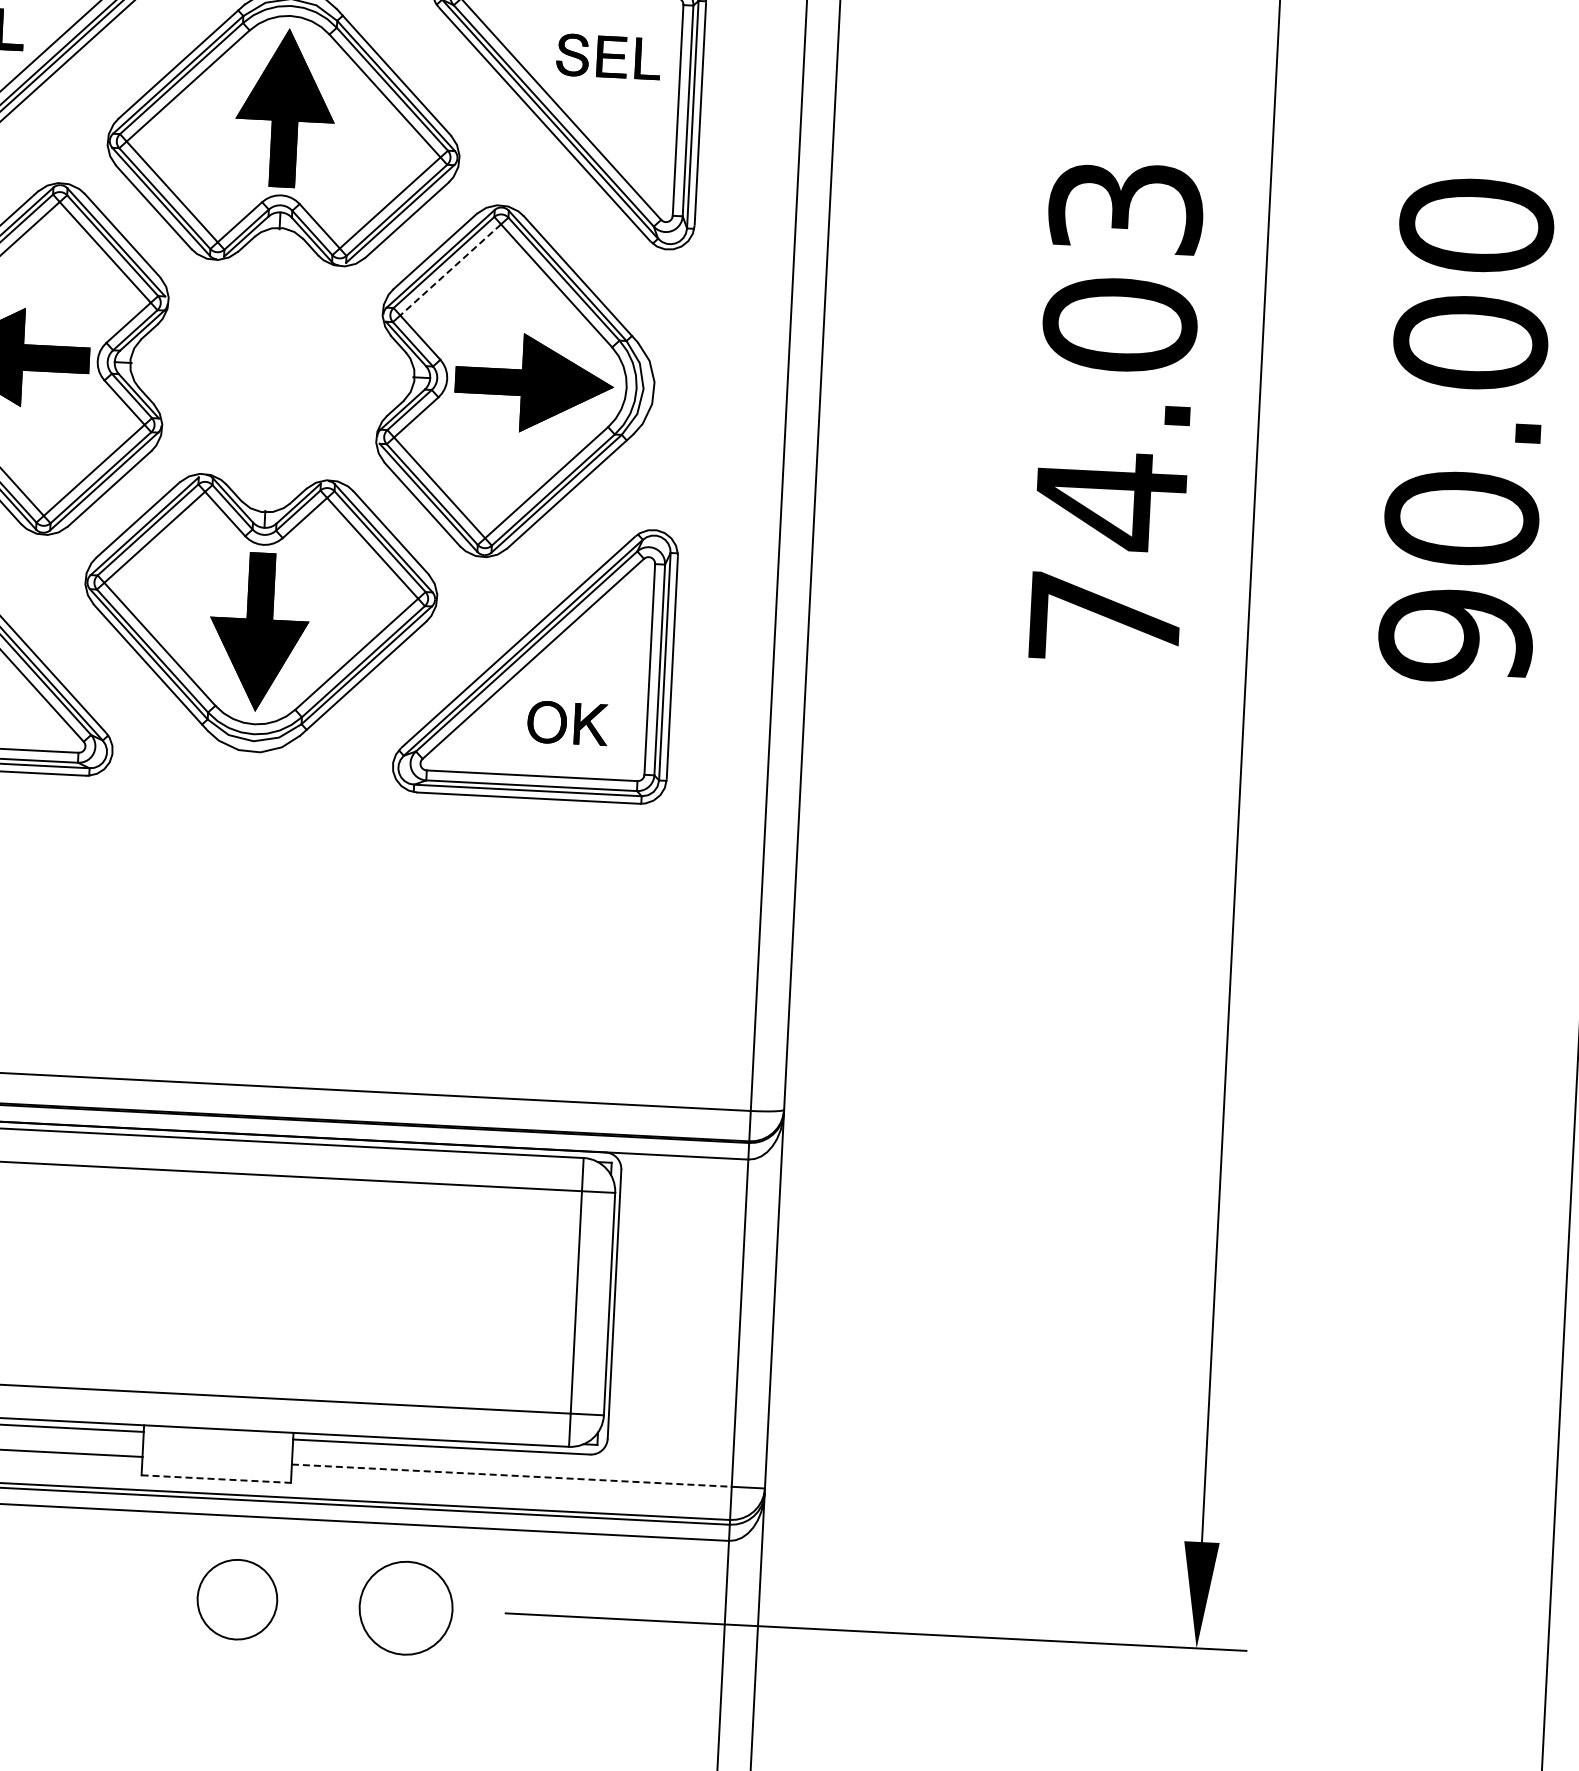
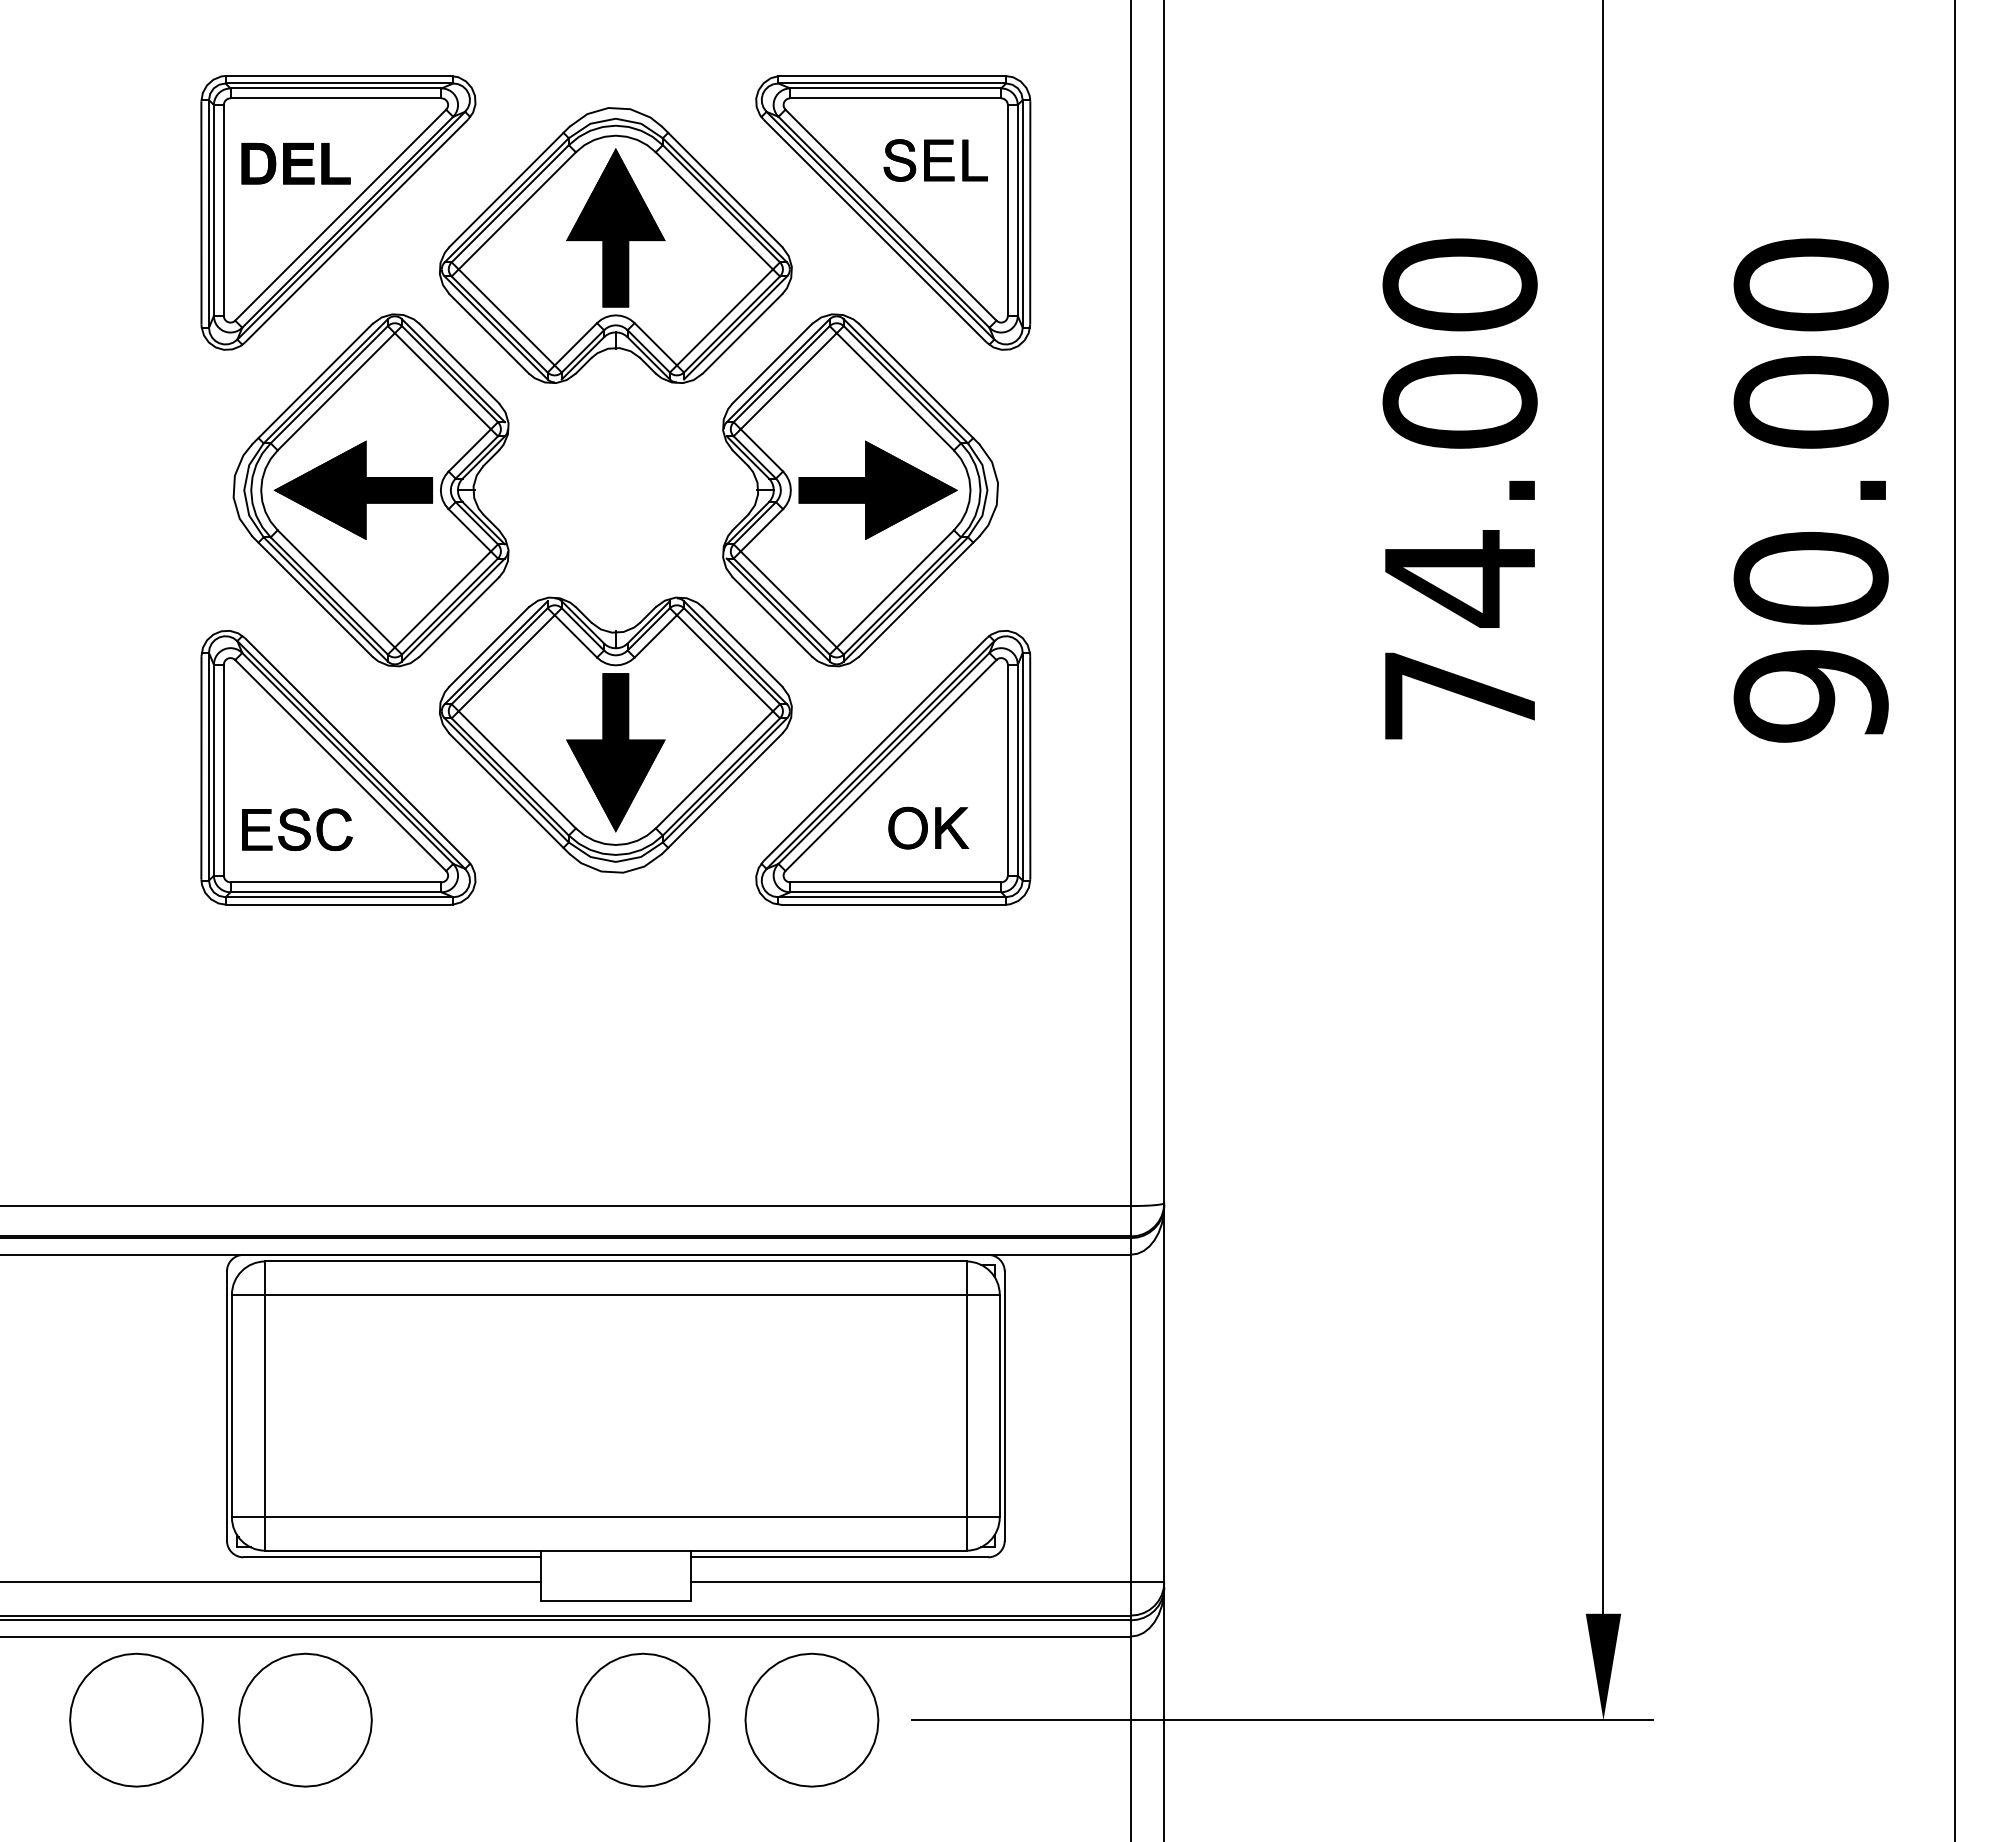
text: (1125, 207) -> (1459, 284), 74.03 -> 74.00
line: (450, 270) -> (788, 381), dashed -> solid
line: (512, 1475) -> (911, 1582), dashed -> solid
line: (215, 1478) -> (615, 1600), dashed -> solid
part: (236, 1599) -> (642, 1719), size x1.67
part: (405, 1607) -> (811, 1719), size x1.43

